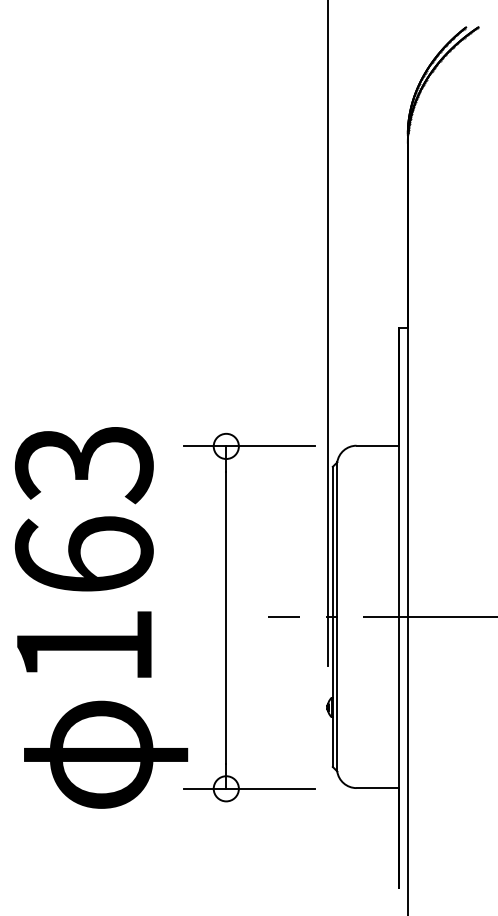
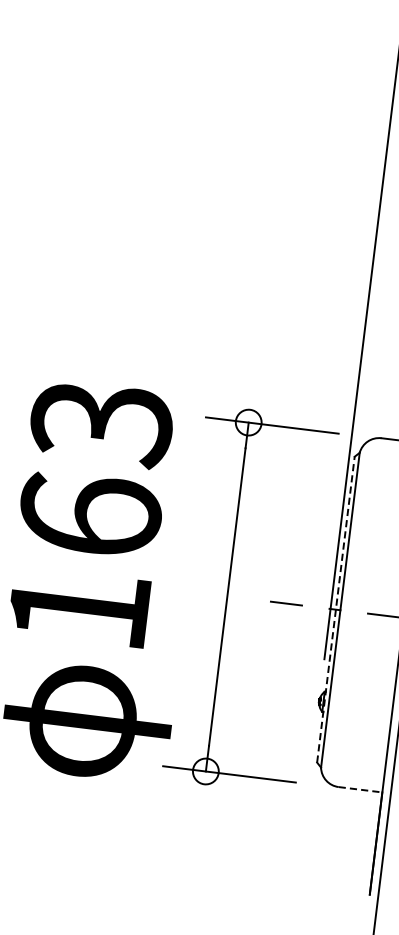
line: (332, 616) -> (335, 609), solid -> dashed
line: (378, 788) -> (360, 790), solid -> dashed

